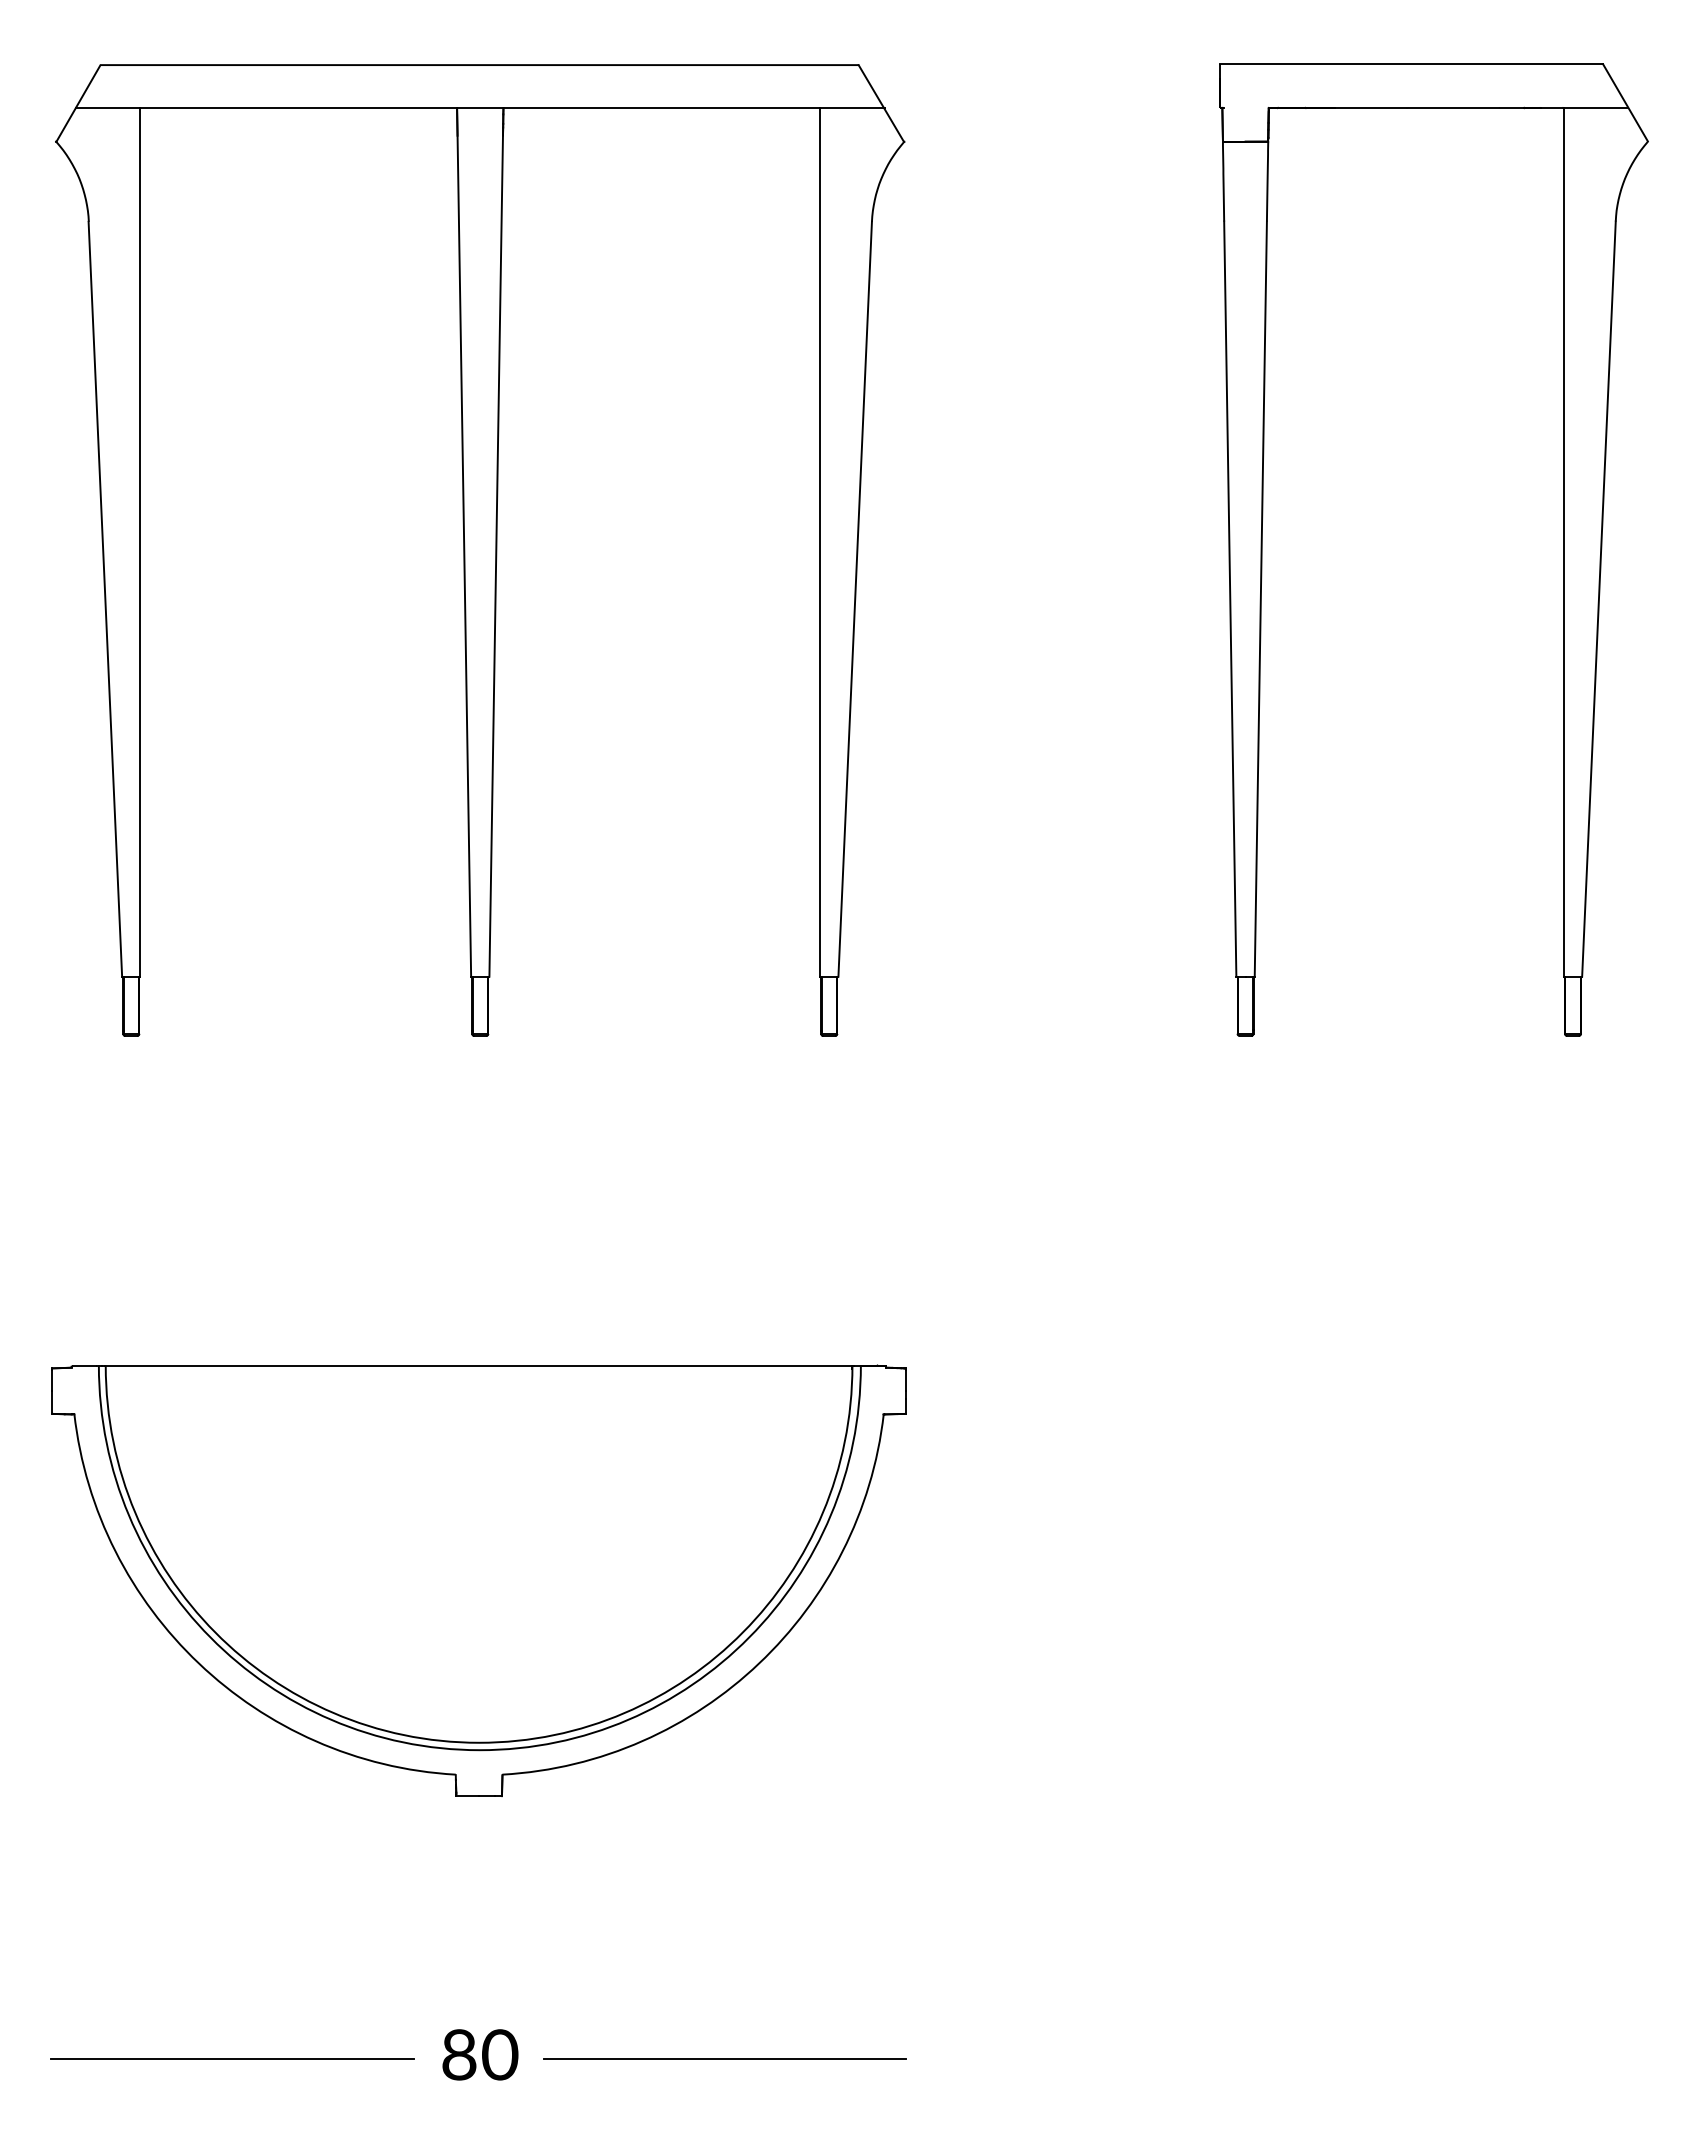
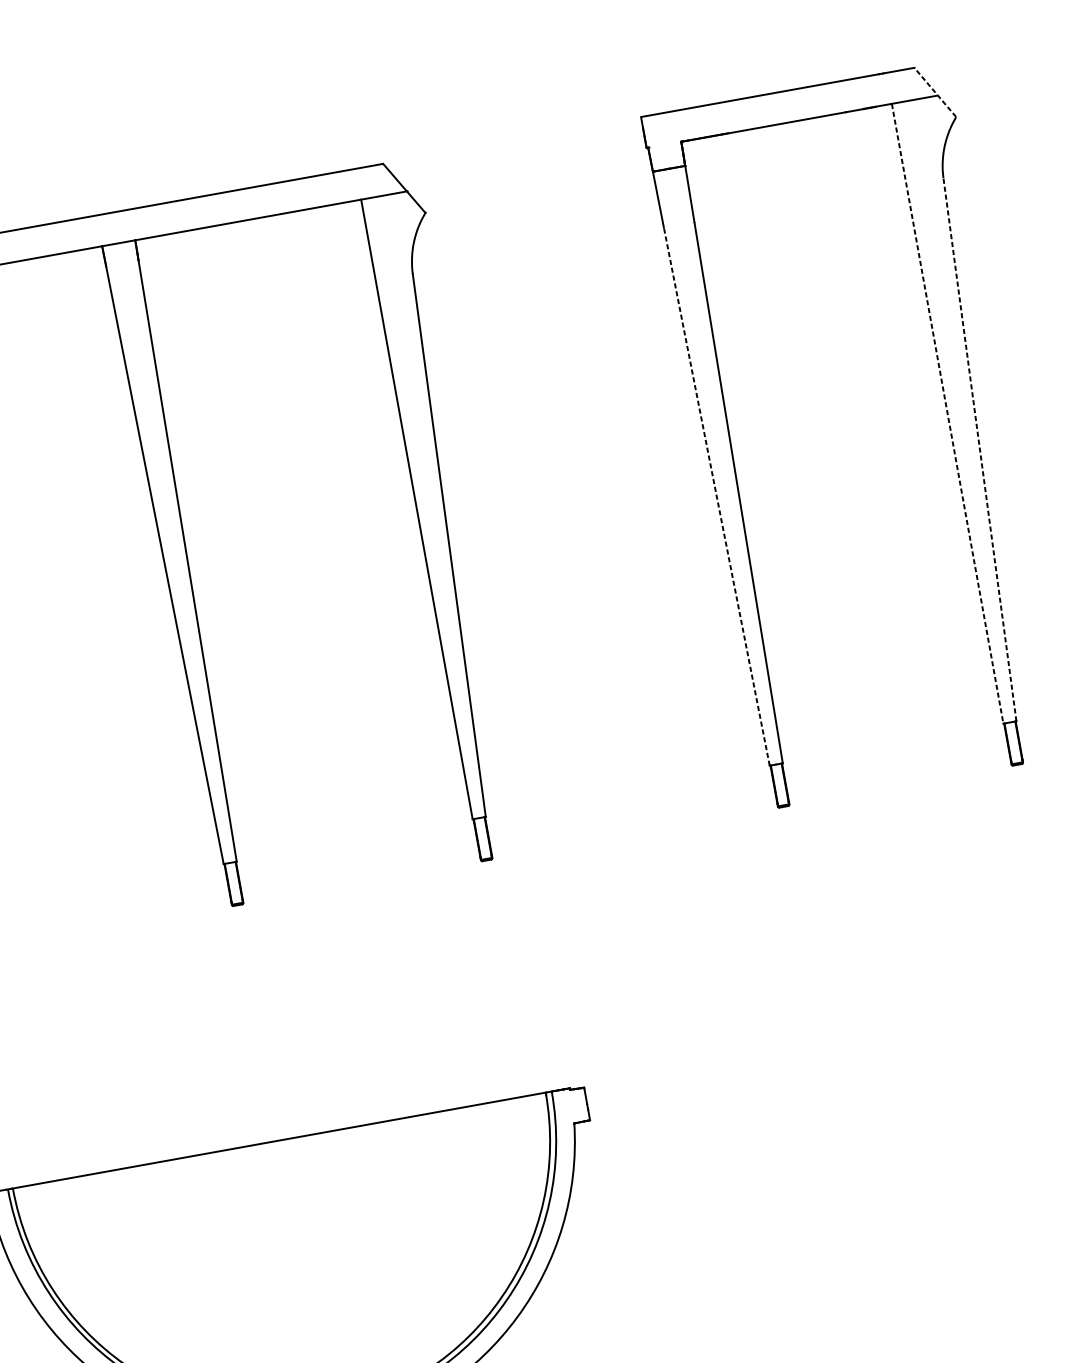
line: (1625, 102) -> (935, 92), solid -> dashed
line: (1563, 542) -> (947, 414), solid -> dashed
line: (1230, 599) -> (717, 497), solid -> dashed
line: (1598, 599) -> (979, 450), solid -> dashed

